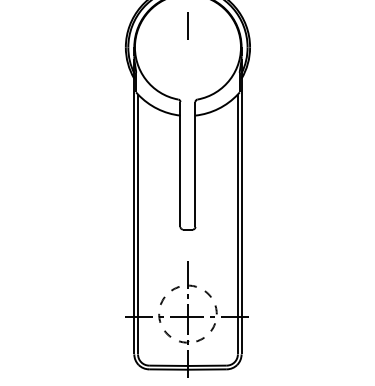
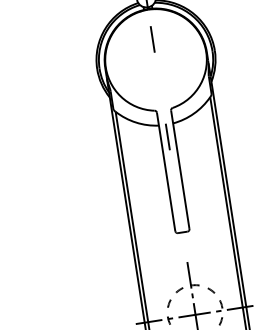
line: (187, 128) -> (167, 136), added

